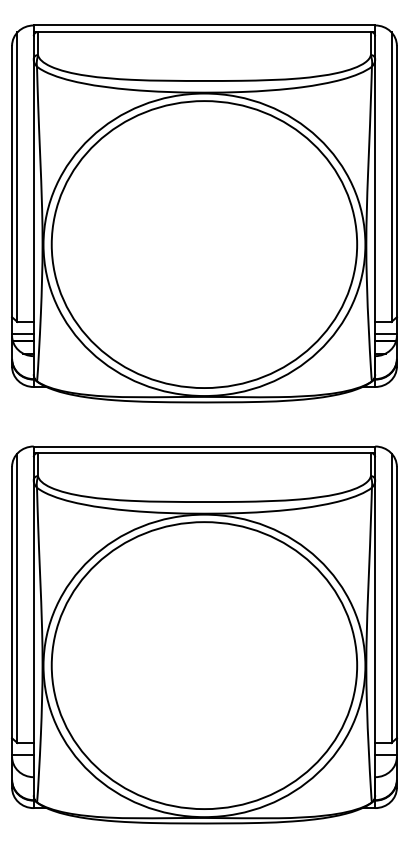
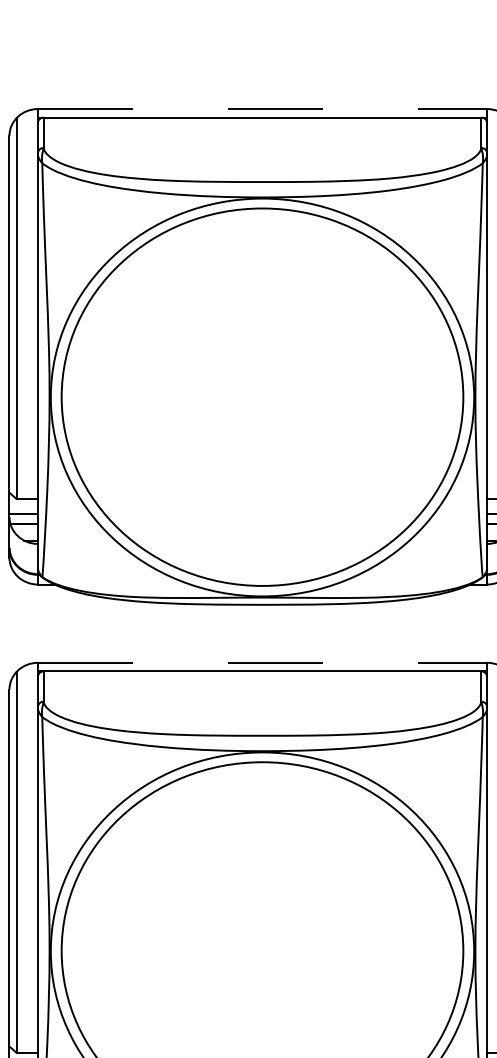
line: (204, 25) -> (262, 109), solid -> dashed
line: (204, 446) -> (262, 662), solid -> dashed

